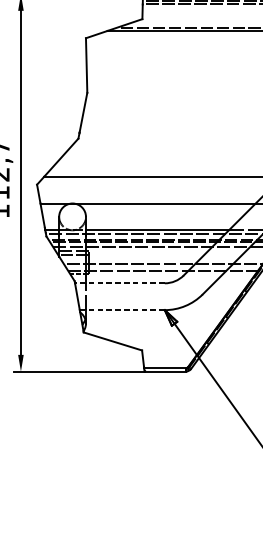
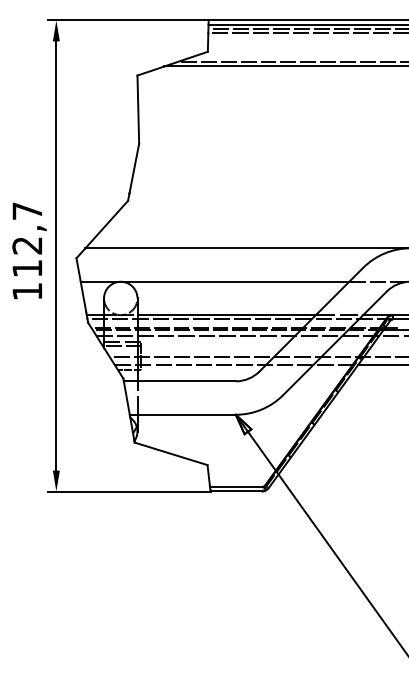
line: (119, 283) -> (179, 381), dashed -> solid
line: (122, 309) -> (182, 414), dashed -> solid

